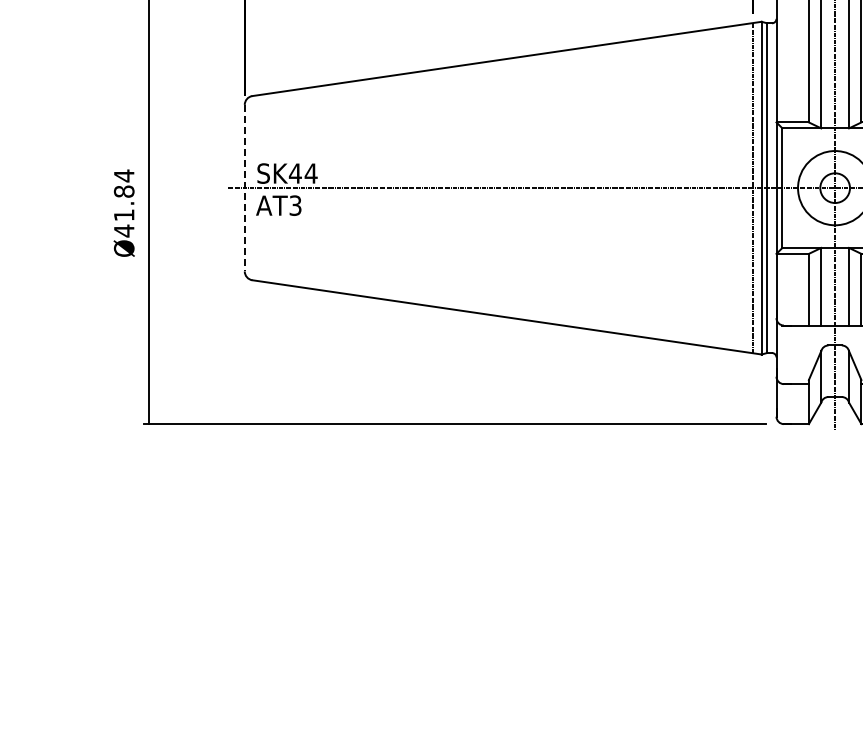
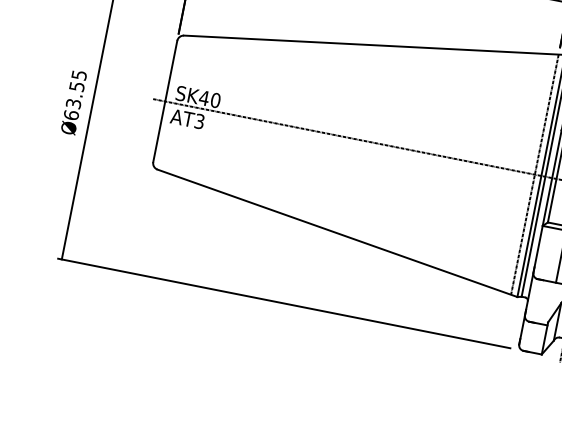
text: (310, 173) -> (215, 100), SK44 -> SK40
line: (244, 188) -> (165, 101), dashed -> solid
text: (123, 203) -> (74, 95), Ø41.84 -> Ø63.55

